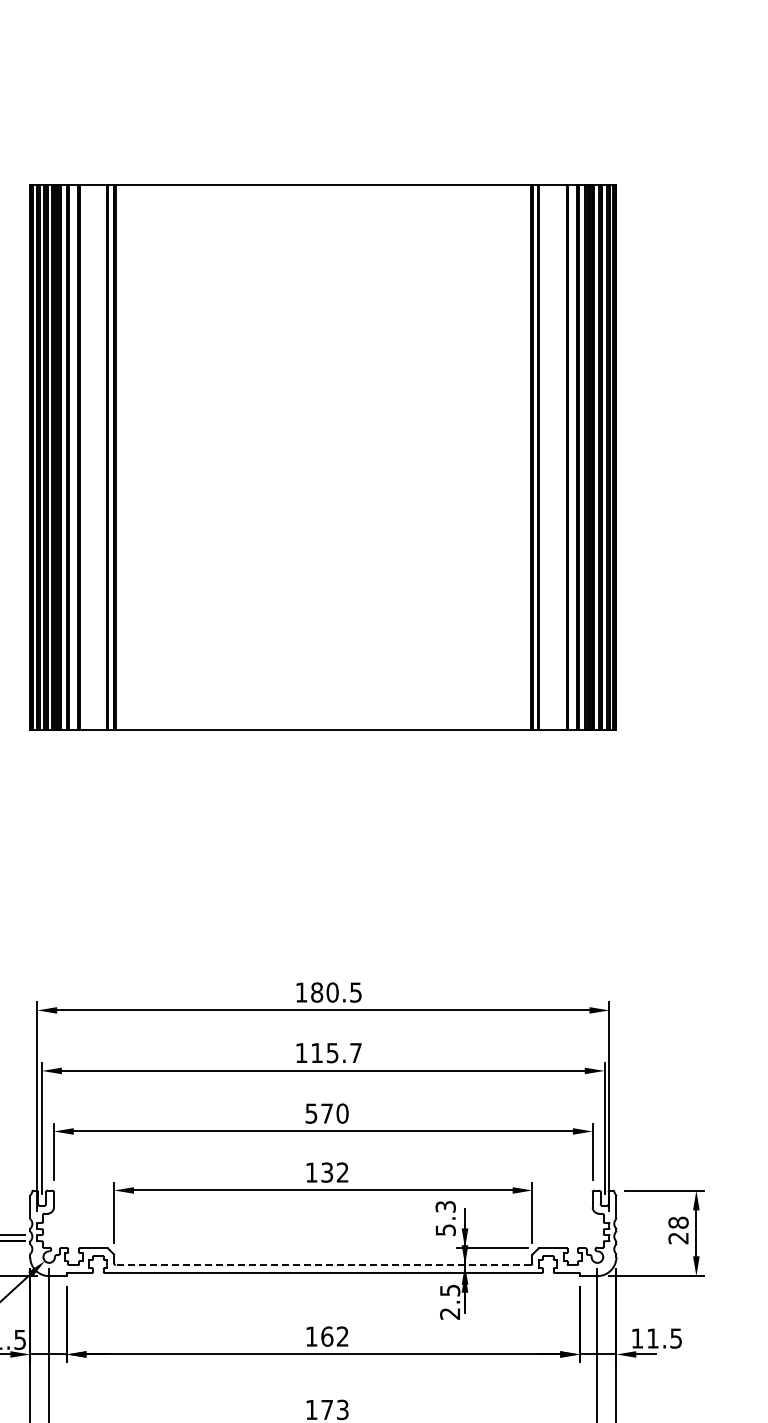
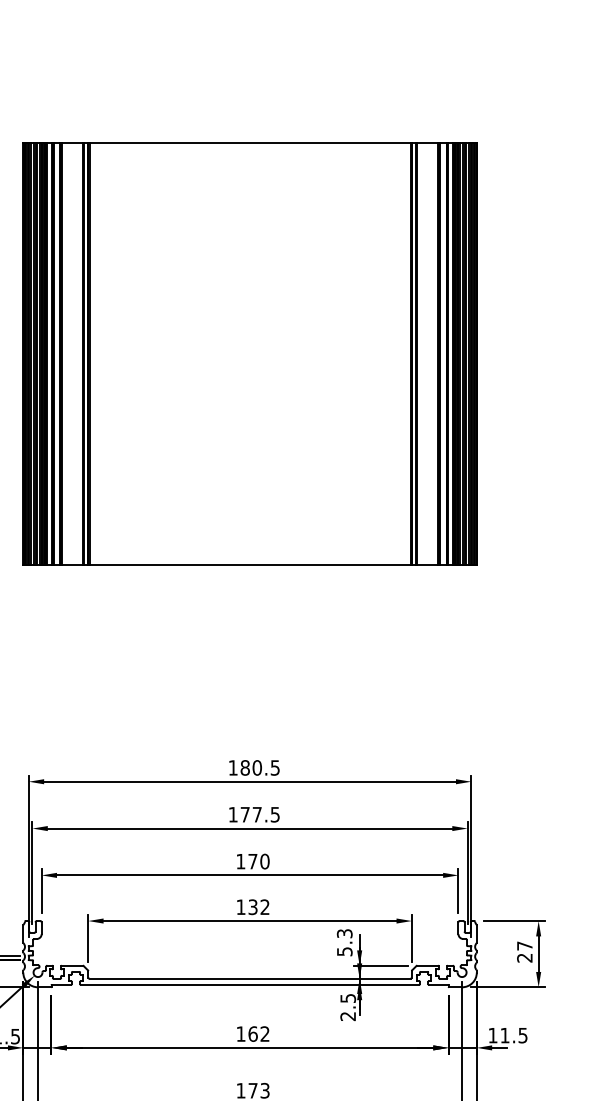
text: (336, 1053) -> (260, 815), 115.7 -> 177.5
text: (311, 1113) -> (240, 861), 570 -> 170
text: (678, 1222) -> (524, 945), 28 -> 27
line: (323, 1265) -> (250, 979), dashed -> solid

